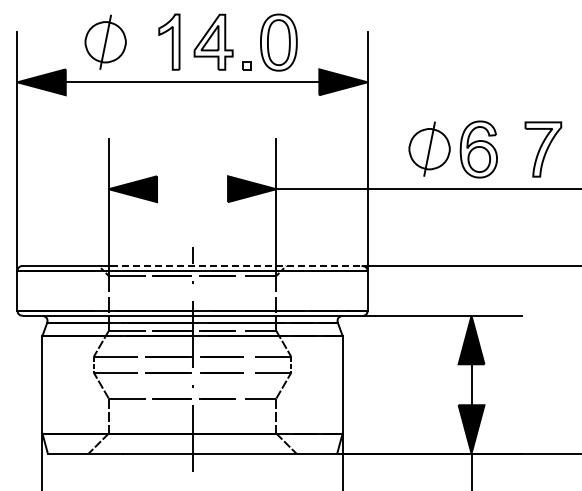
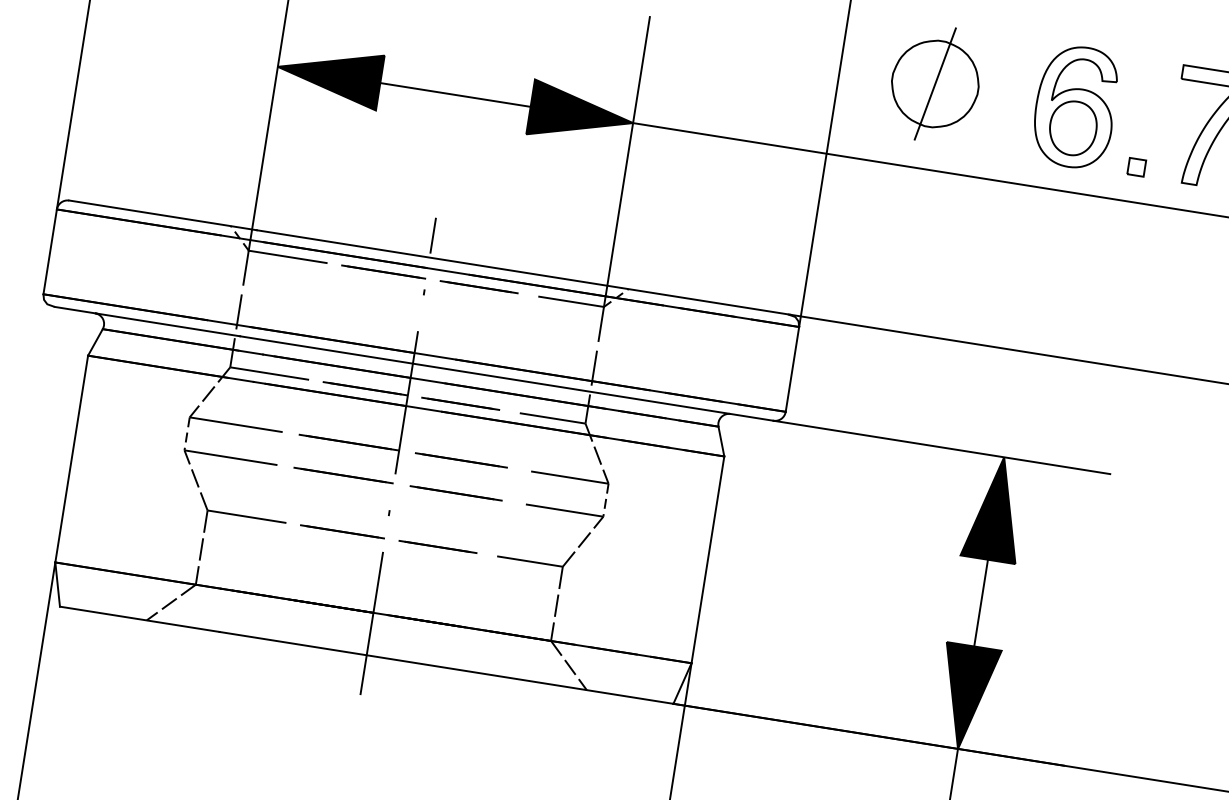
part: (429, 148) -> (935, 82), moved
part: (511, 172) -> (1137, 166), added
line: (192, 189) -> (455, 95), added
line: (236, 265) -> (522, 271), dashed -> solid

